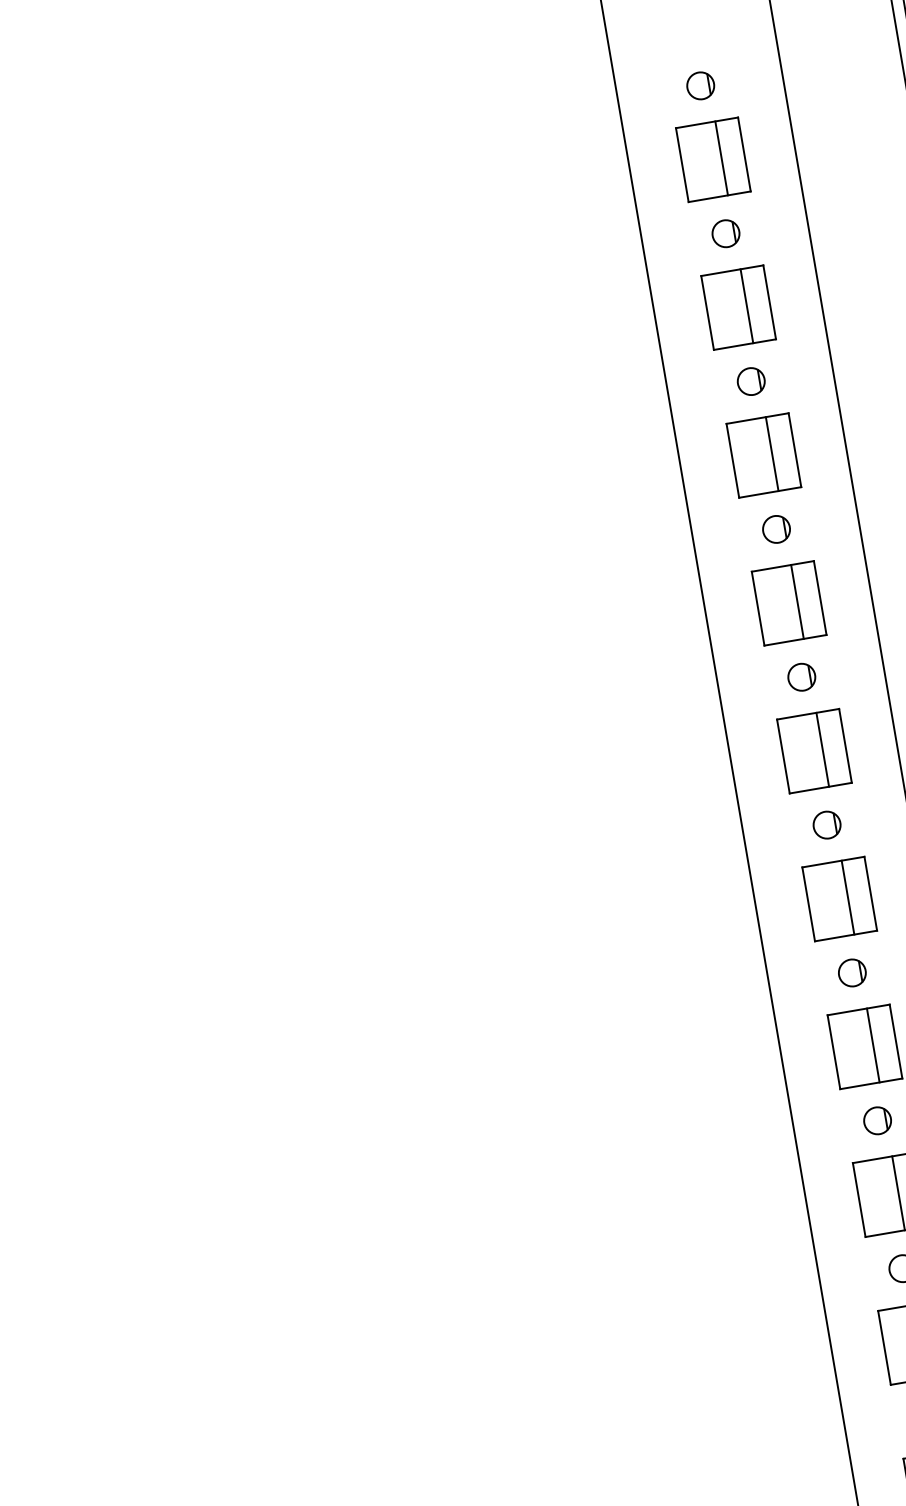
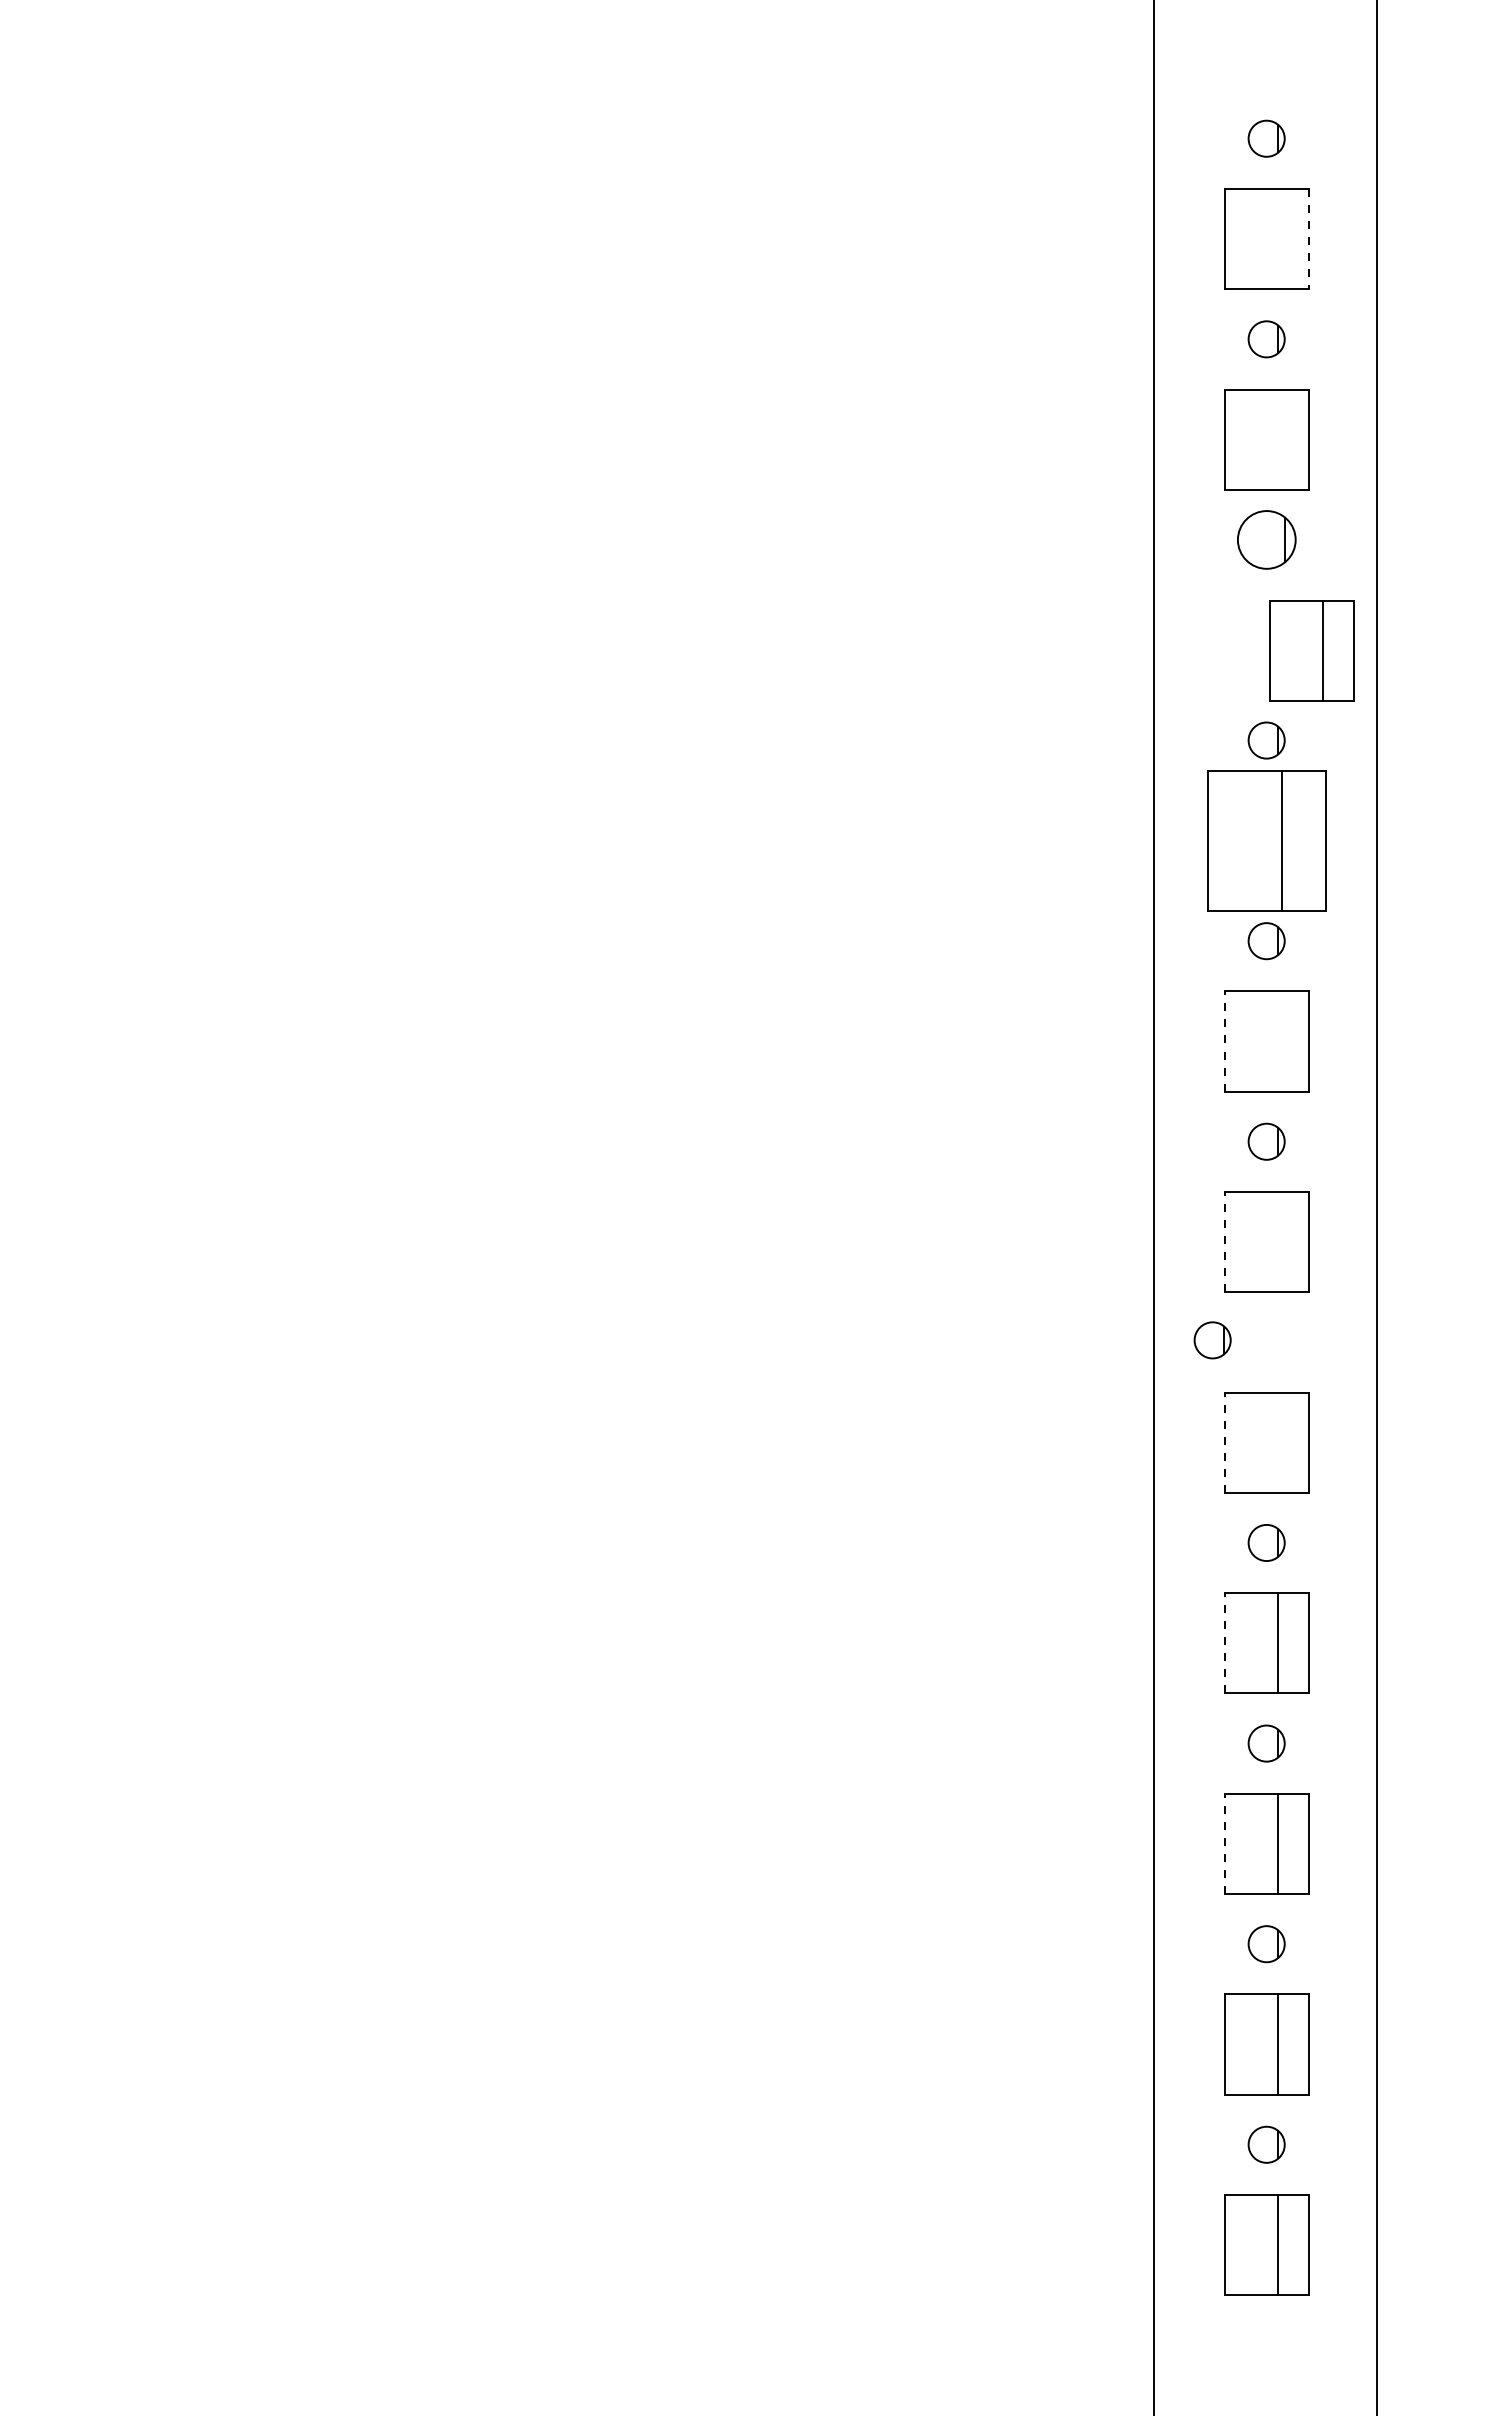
line: (744, 154) -> (1308, 239), solid -> dashed
line: (721, 158) -> (1277, 238), removed
line: (746, 306) -> (1277, 439), removed
part: (751, 381) -> (1266, 539), size x1.6
part: (763, 454) -> (1311, 650), moved
part: (789, 603) -> (1266, 840), size x1.4
line: (822, 749) -> (1277, 1041), removed
line: (783, 755) -> (1224, 1040), solid -> dashed
line: (847, 897) -> (1277, 1241), removed
line: (808, 903) -> (1224, 1241), solid -> dashed
part: (852, 973) -> (1212, 1340), moved
line: (872, 1045) -> (1277, 1442), removed
line: (833, 1052) -> (1224, 1442), solid -> dashed
line: (859, 1199) -> (1224, 1642), solid -> dashed
line: (884, 1347) -> (1224, 1843), solid -> dashed

